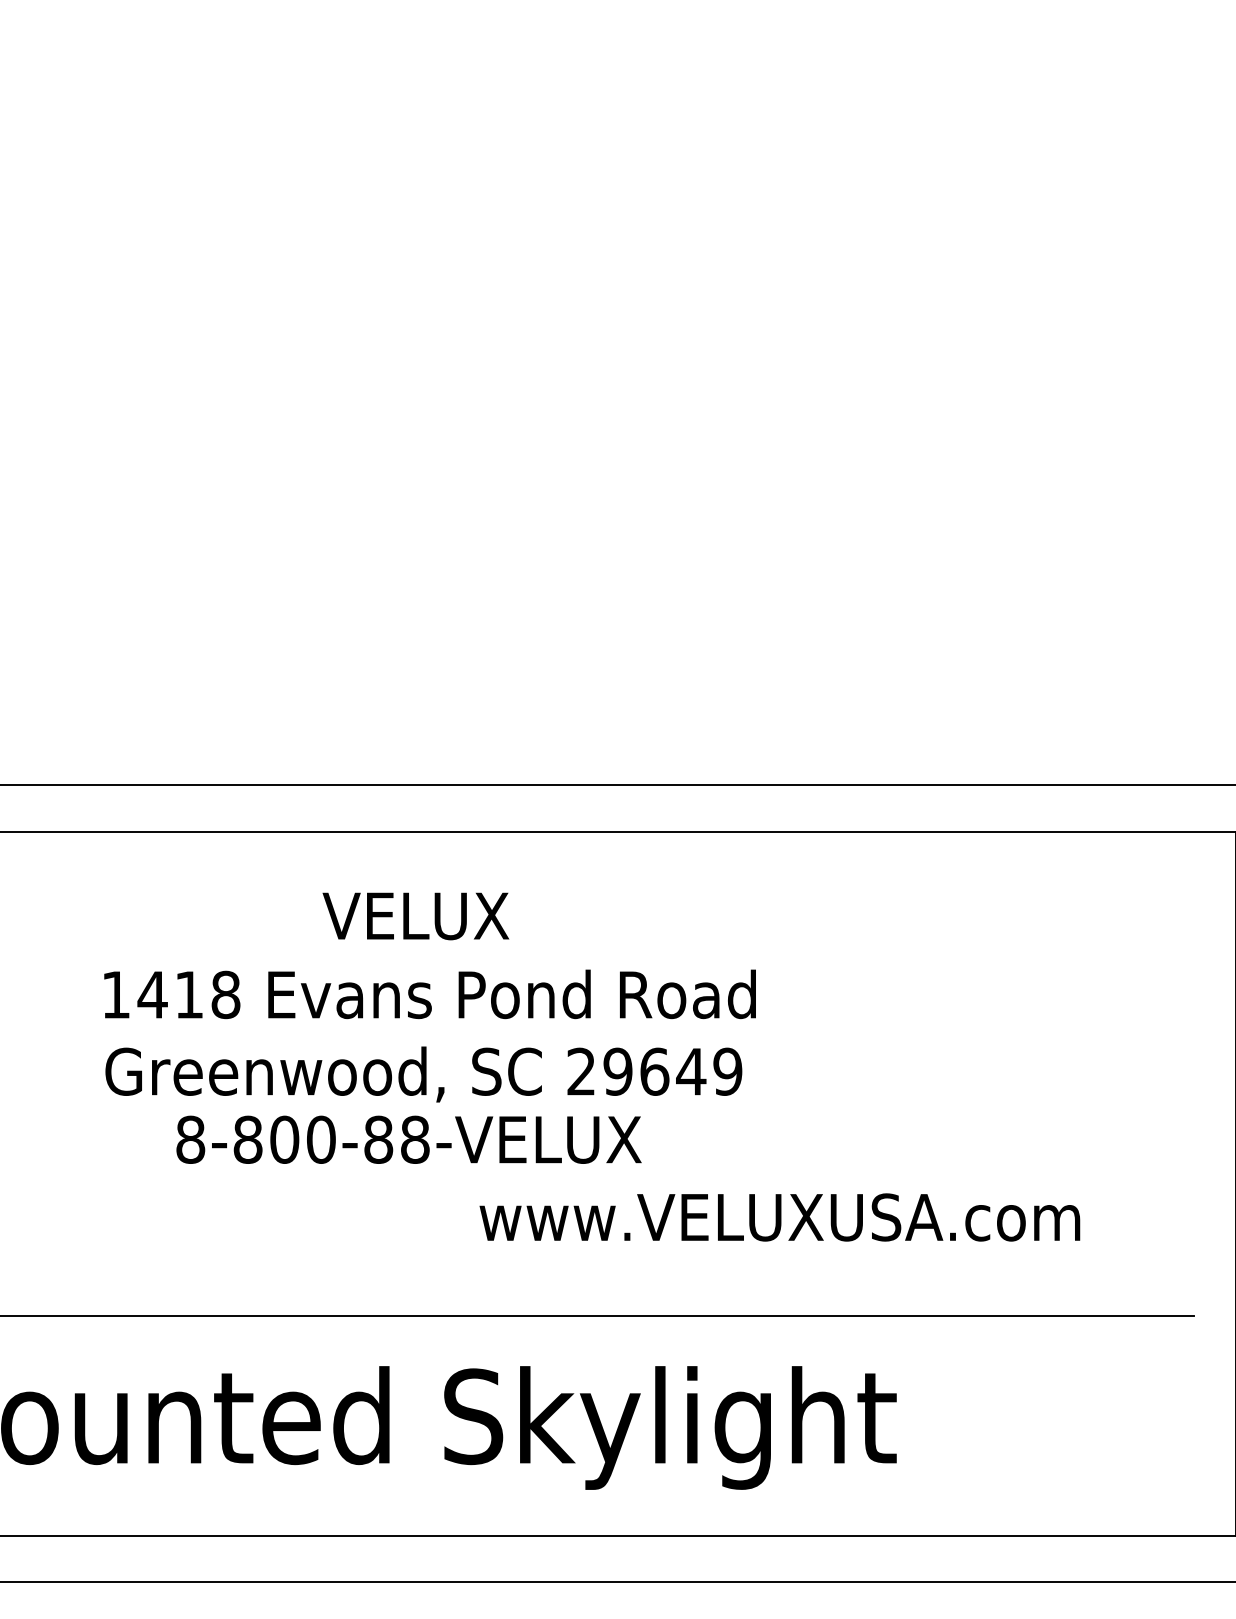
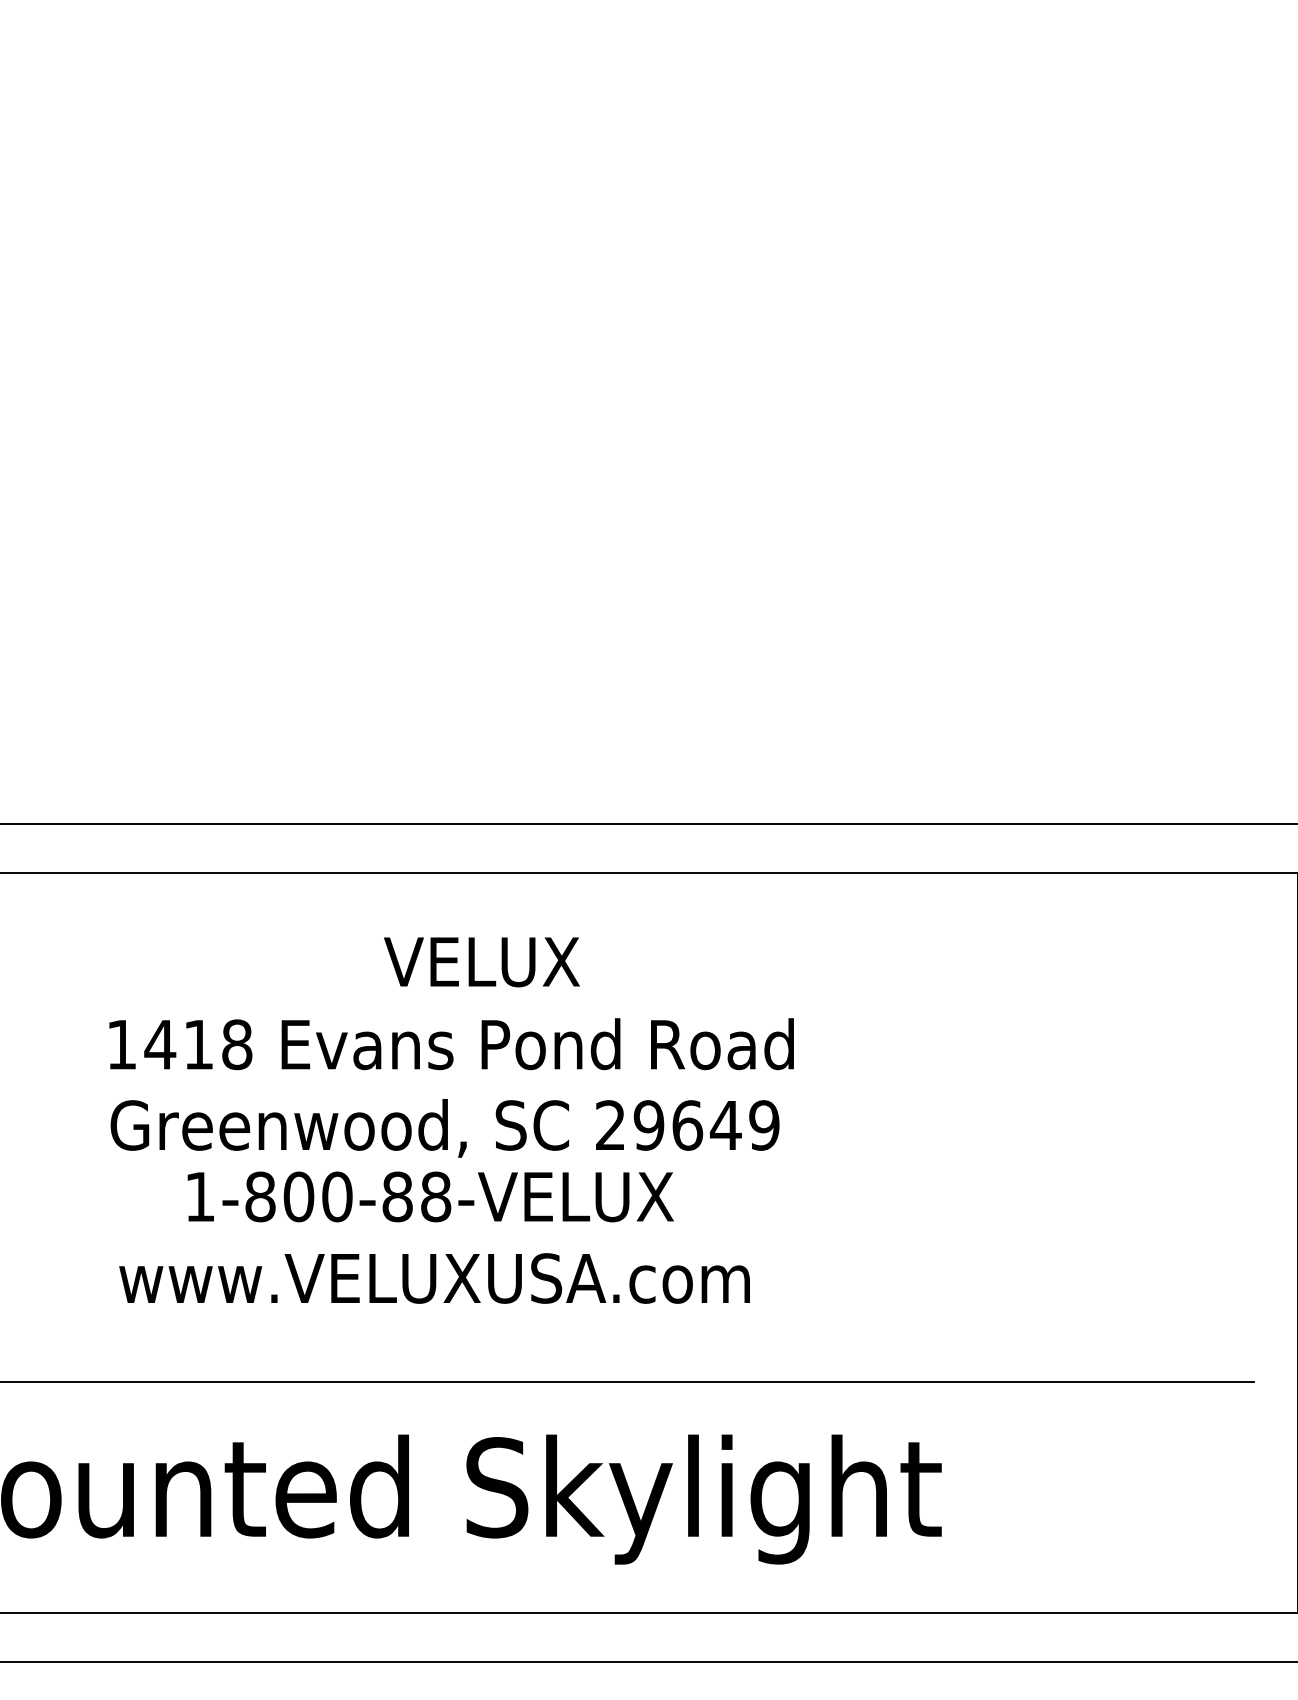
text: (415, 916) -> (481, 962), moved
text: (190, 1139) -> (199, 1196), 8-800-88-VELUX -> 1-800-88-VELUX
text: (779, 1217) -> (434, 1278), moved

